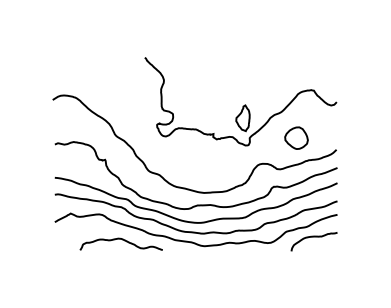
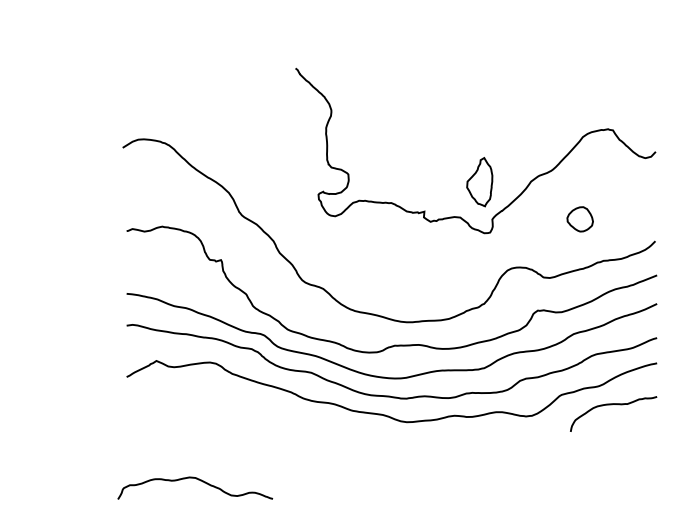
part: (296, 137) -> (580, 218), size x0.6
curve: (122, 240) -> (197, 480), moved

